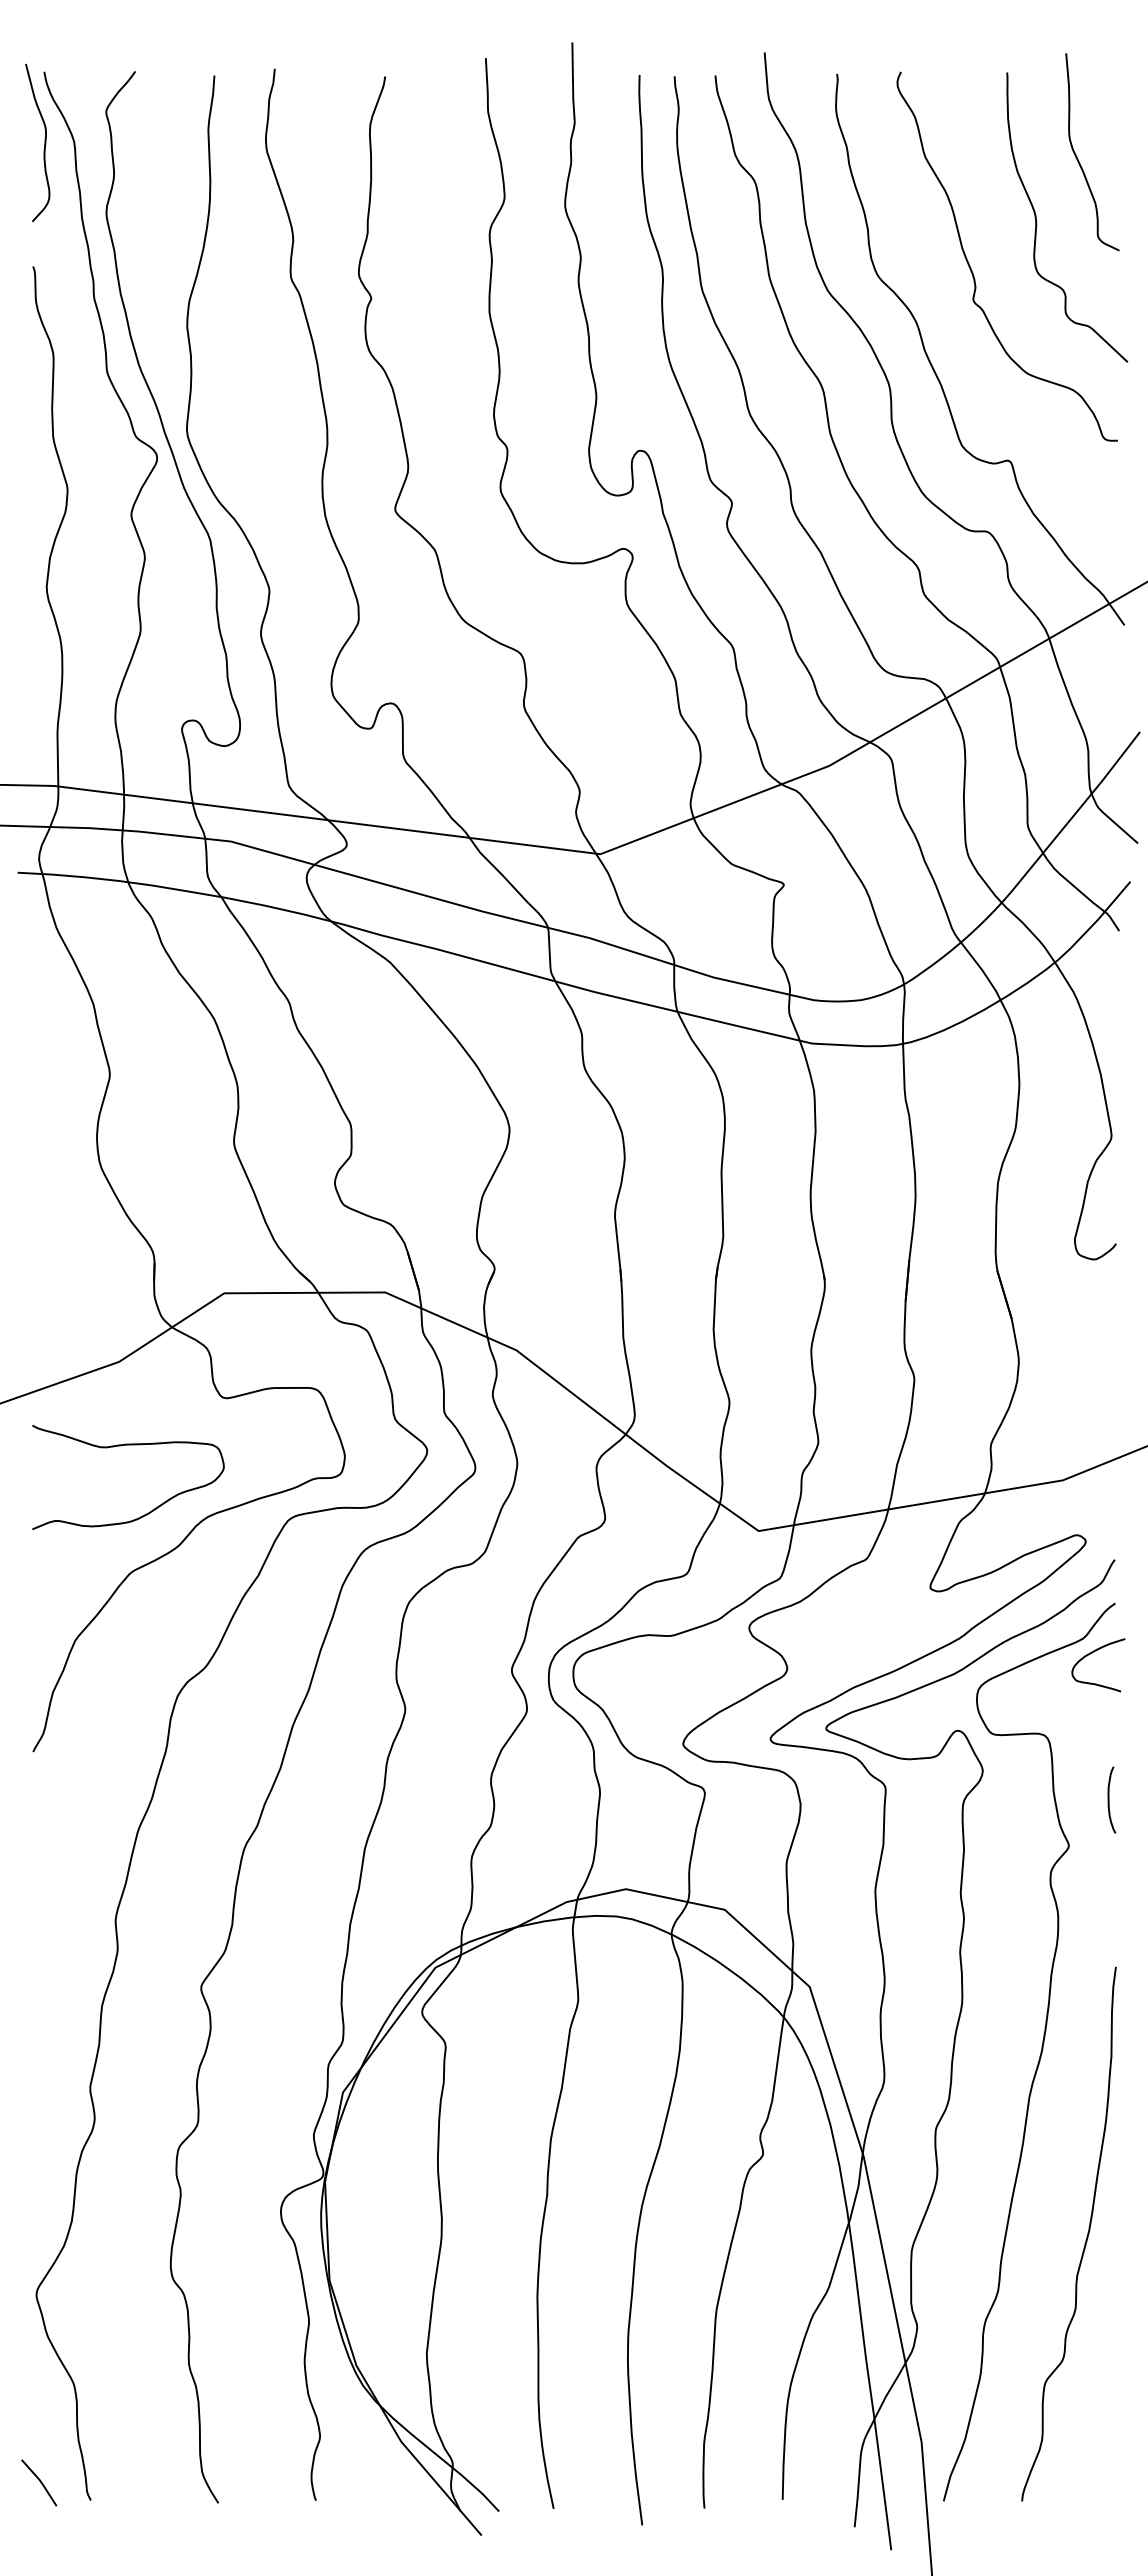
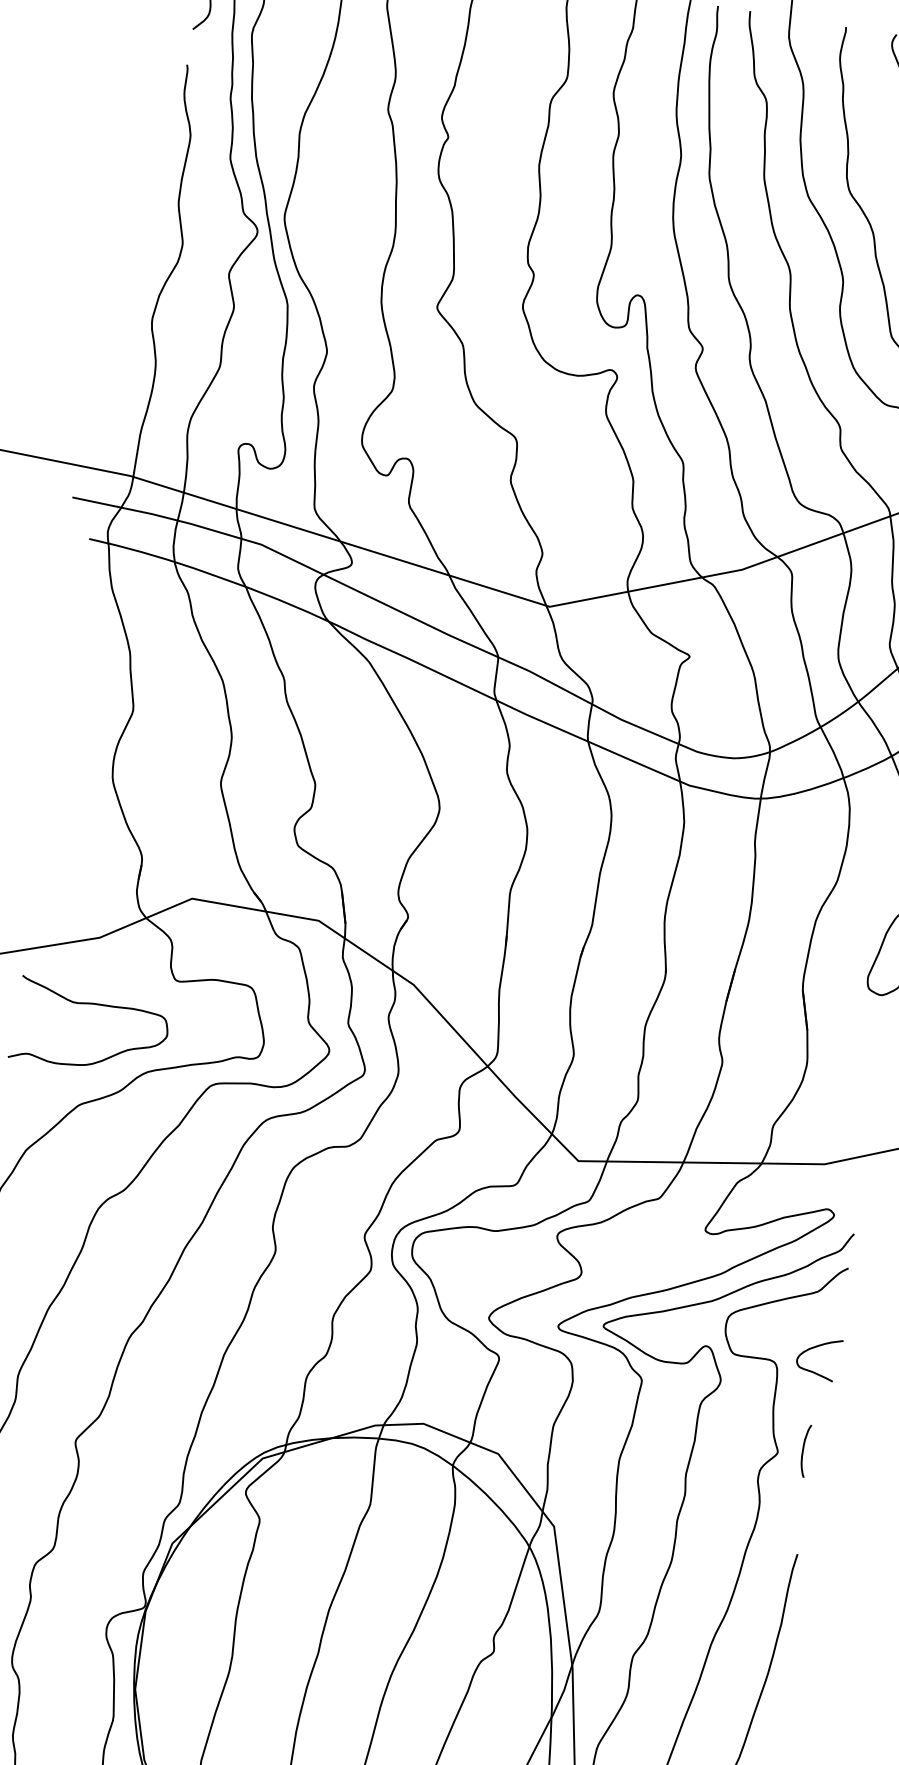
curve: (1092, 1653) -> (815, 1347), moved
curve: (1109, 1799) -> (803, 1450), moved

